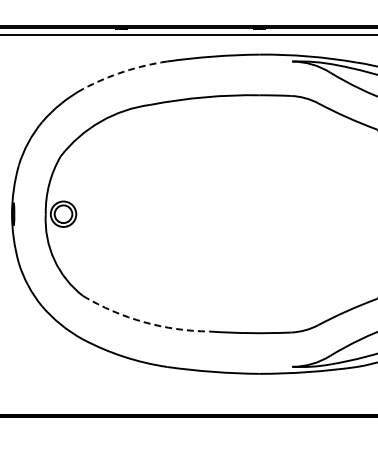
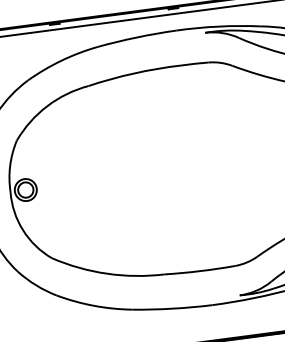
arc: (123, 71) -> (61, 60), dashed -> solid
arc: (144, 322) -> (107, 273), dashed -> solid

